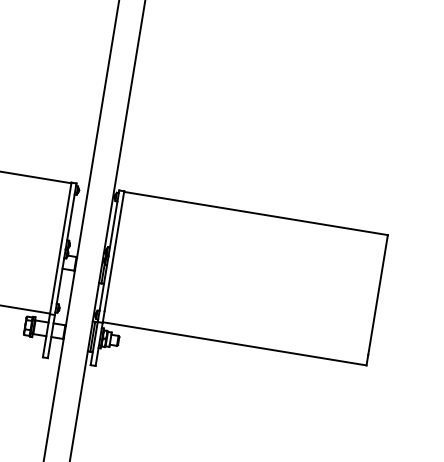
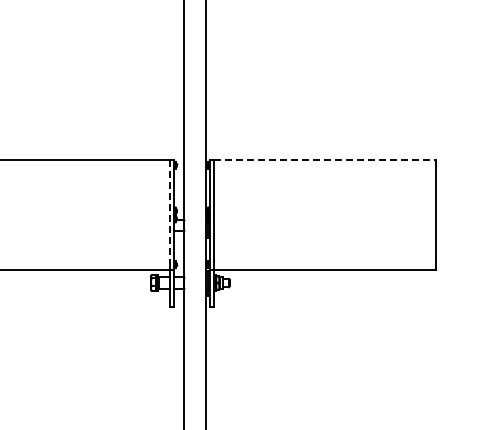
line: (256, 214) -> (325, 160), solid -> dashed
line: (61, 243) -> (169, 210), solid -> dashed

